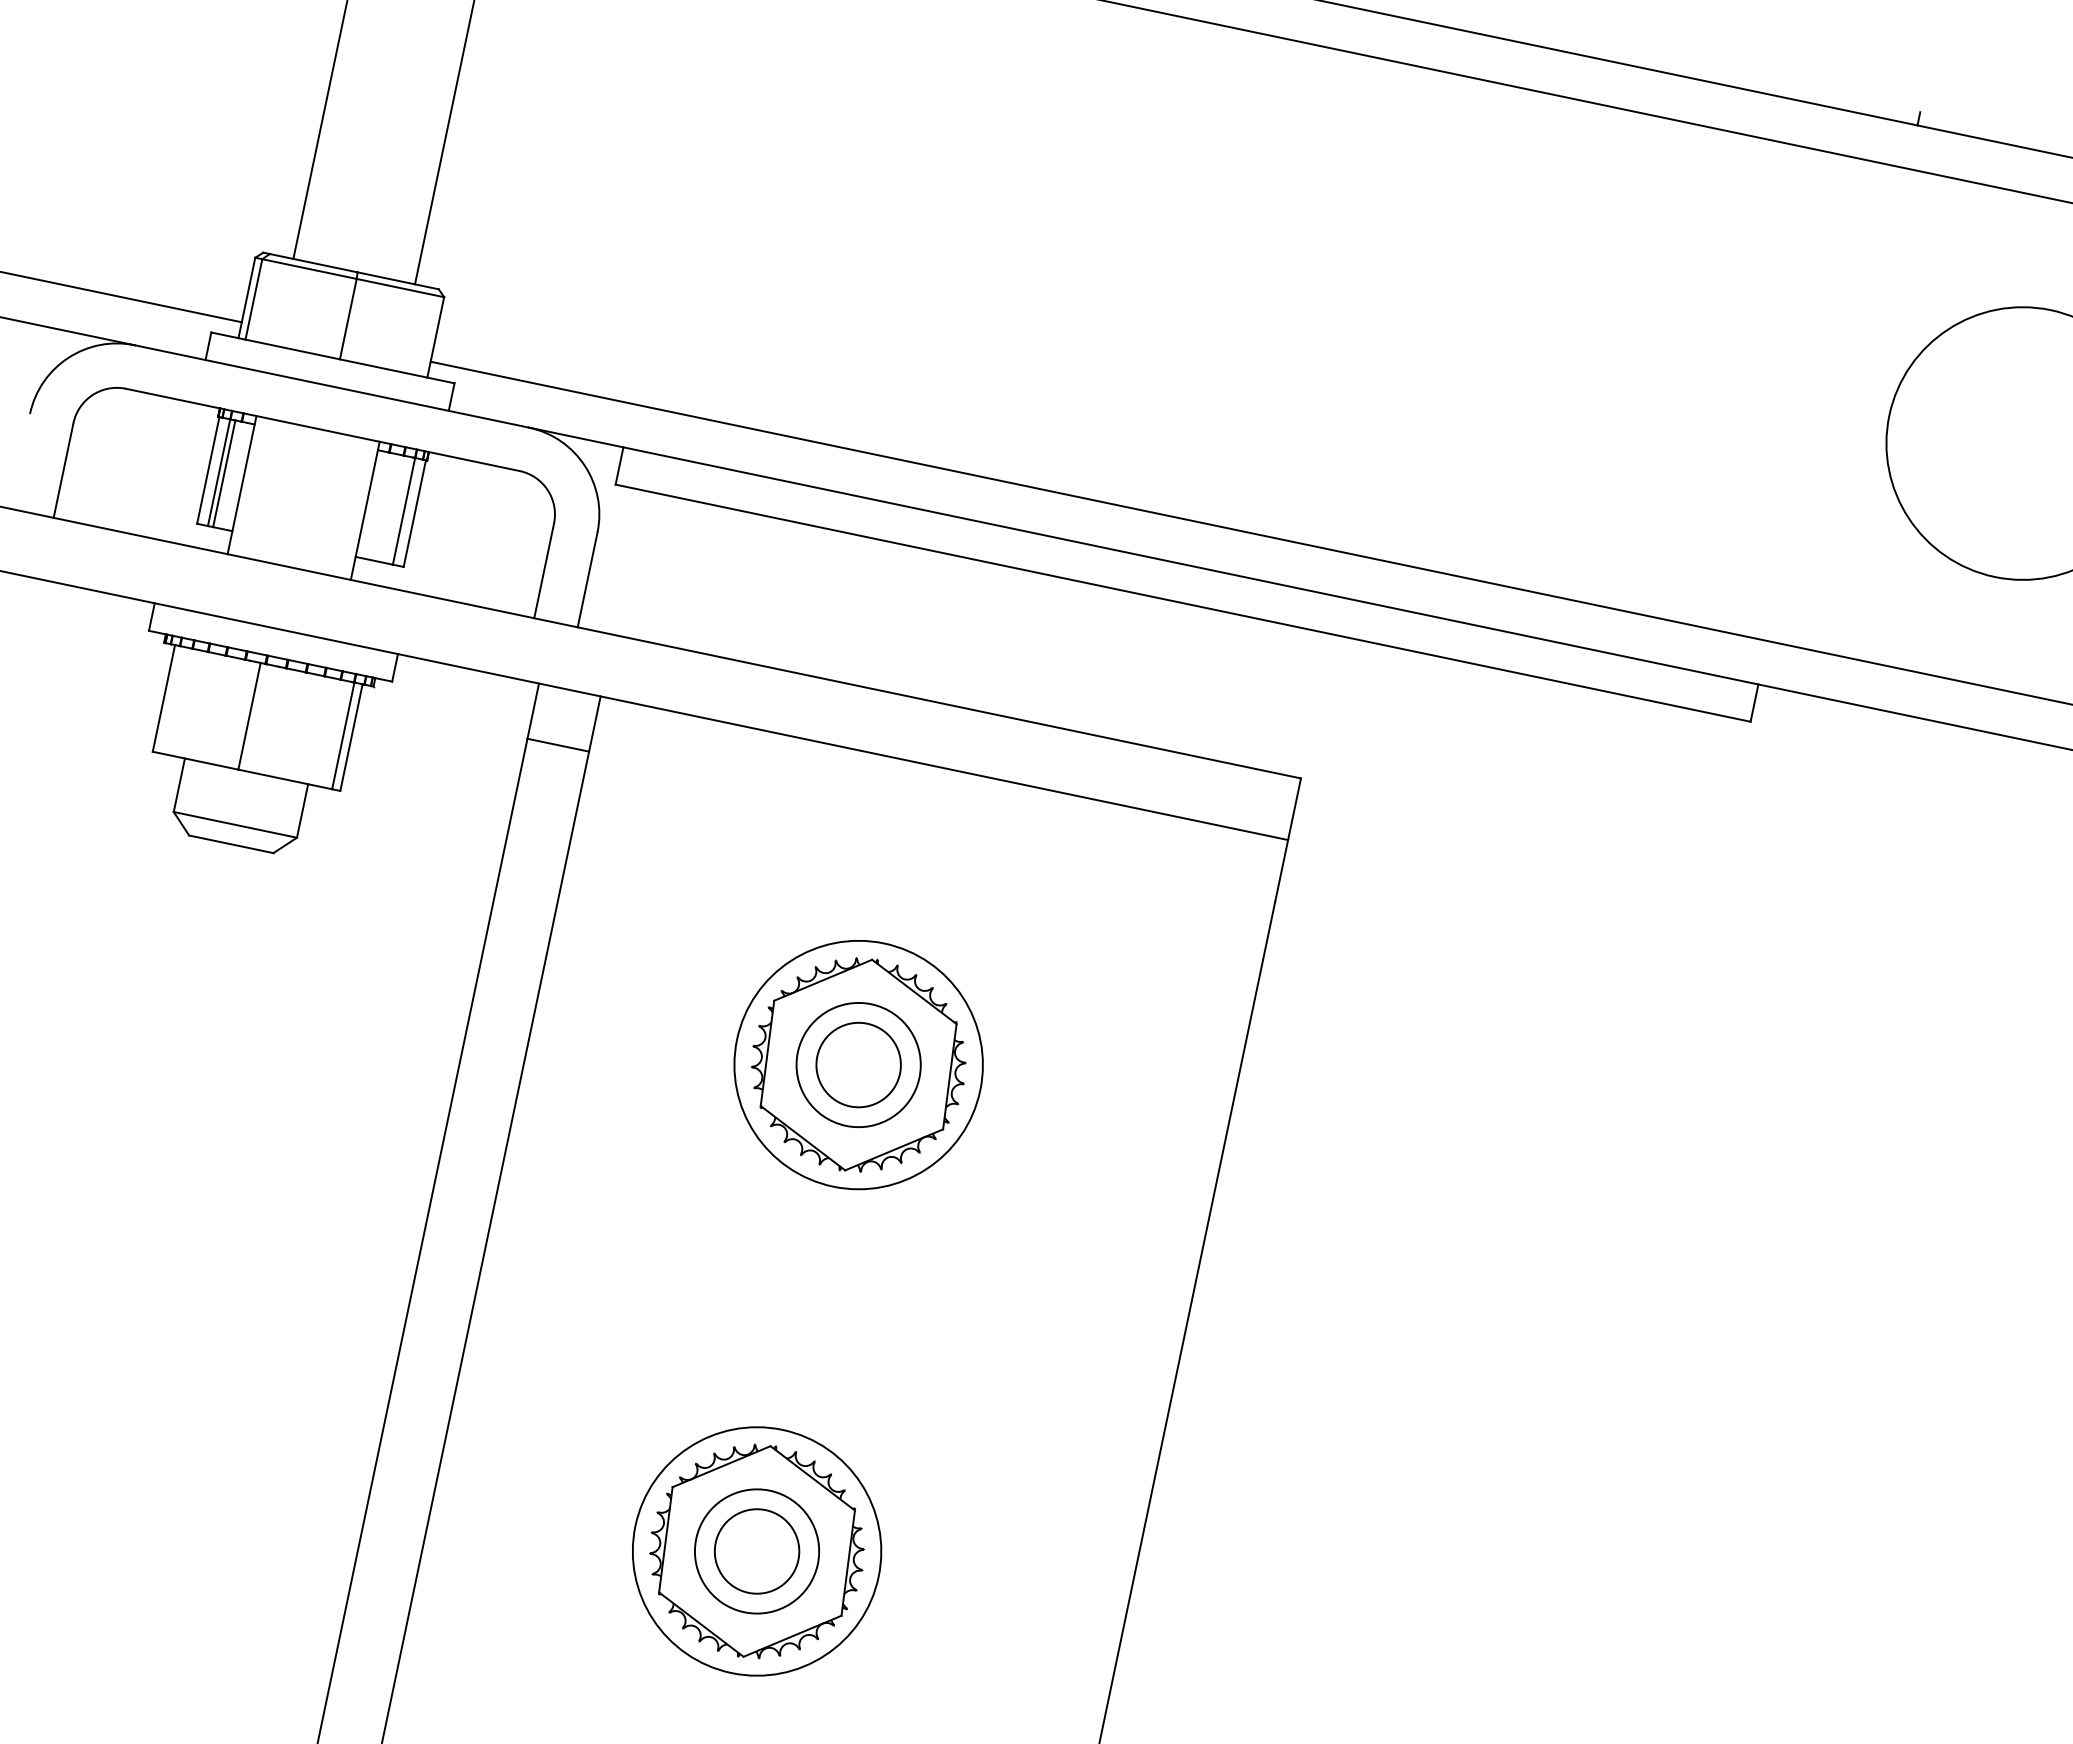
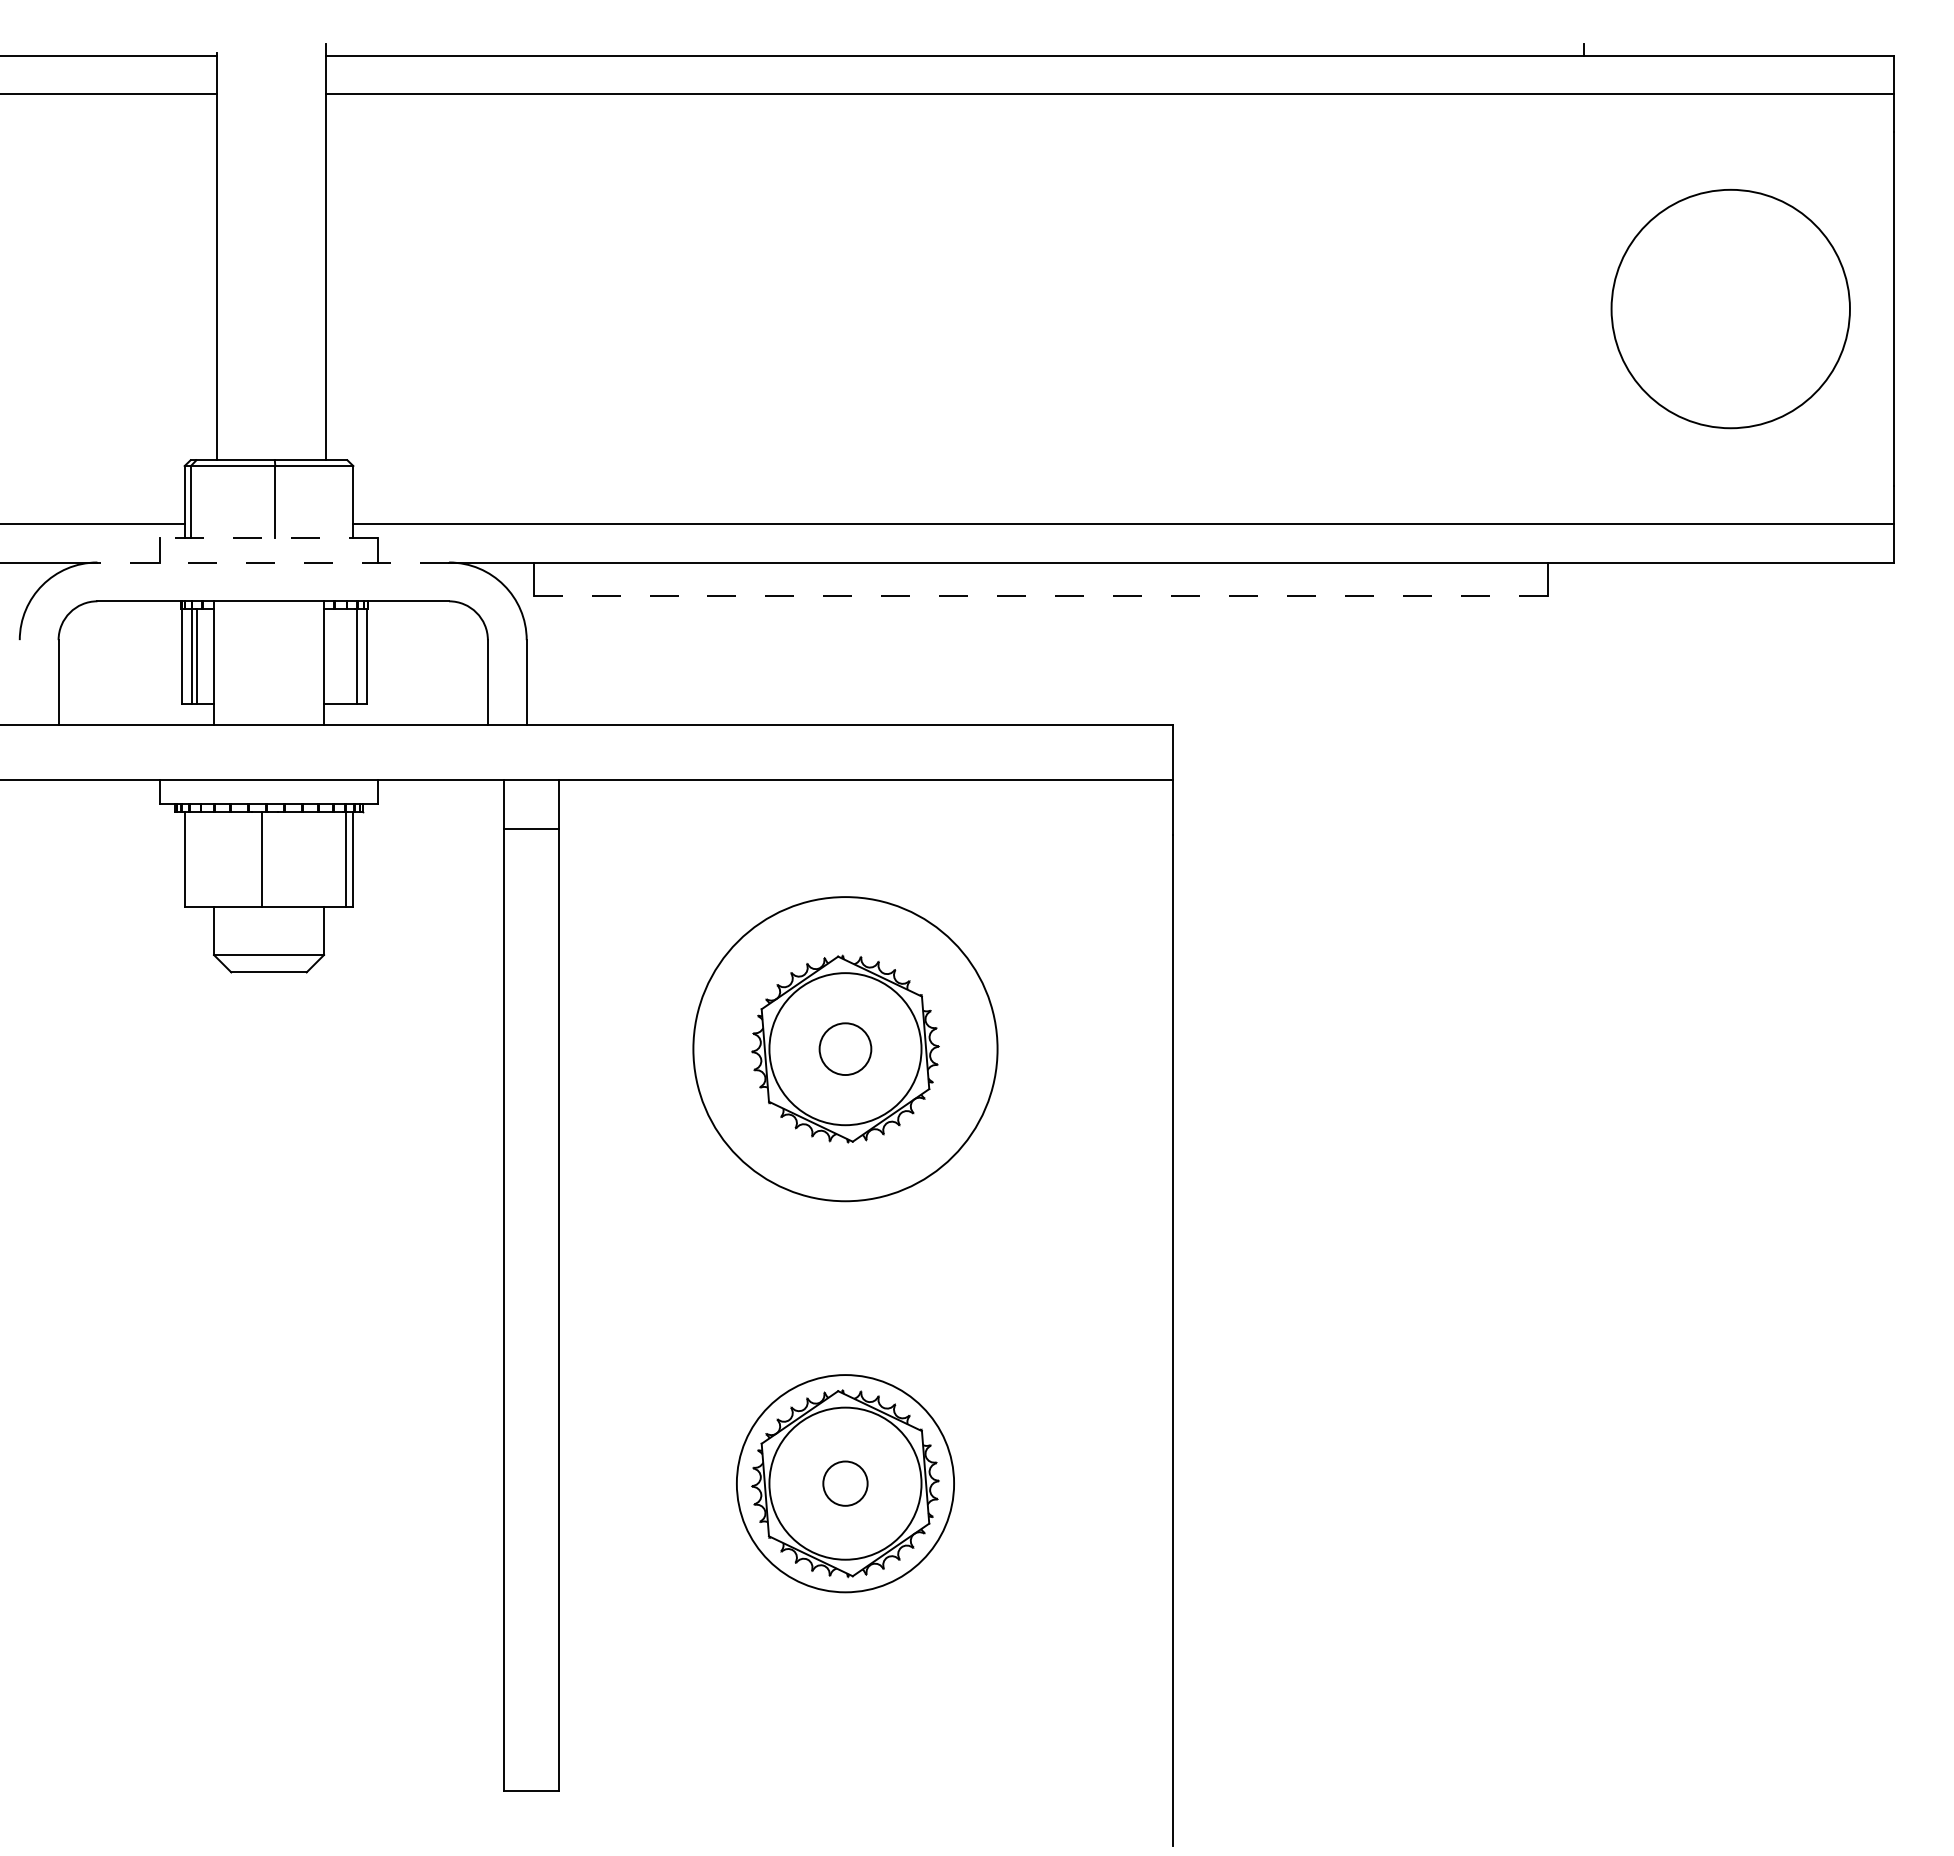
line: (333, 357) -> (269, 537), solid -> dashed
line: (332, 386) -> (273, 562), solid -> dashed
line: (1183, 602) -> (1040, 595), solid -> dashed
circle: (858, 1064) -> (845, 1048), size x1.4
circle: (858, 1064) -> (845, 1048), size x1.4
circle: (858, 1065) -> (845, 1049), size x0.7
circle: (757, 1551) -> (845, 1483), size x0.6
circle: (757, 1551) -> (845, 1483), size x1.4

